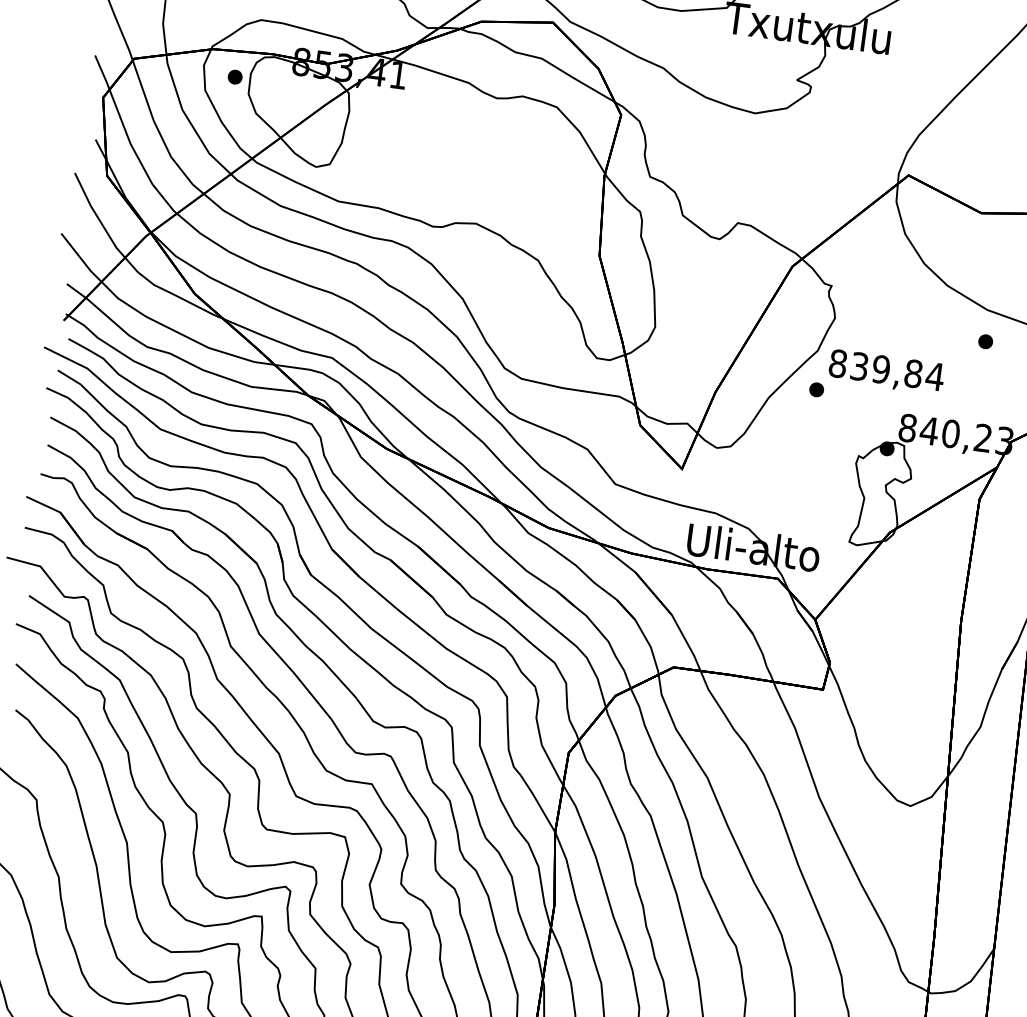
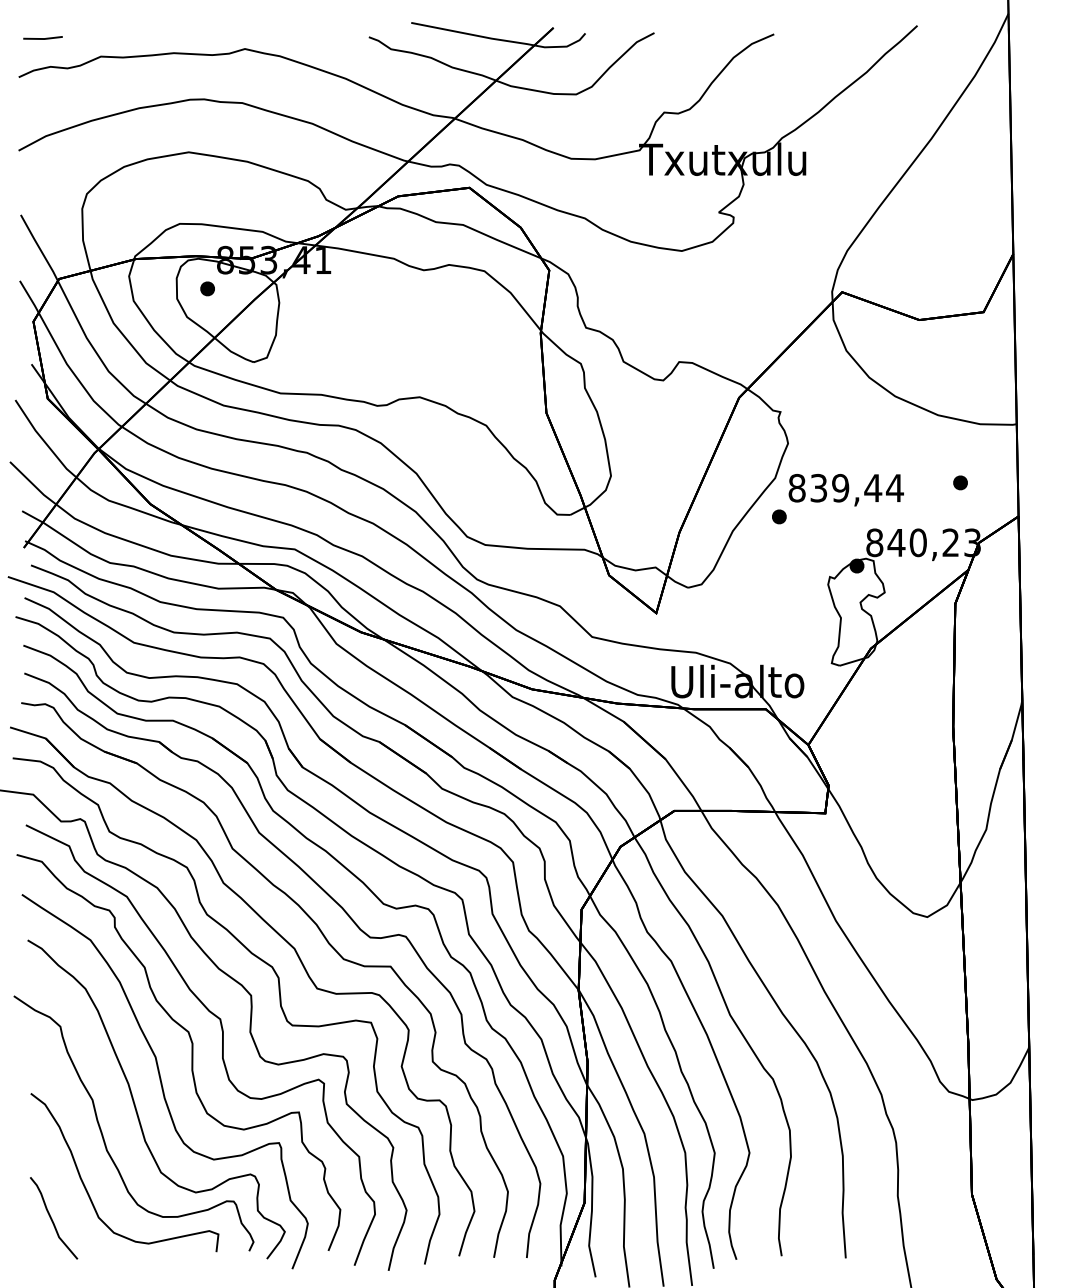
part: (235, 76) -> (207, 288), moved
part: (985, 341) -> (960, 482), moved
text: (913, 373) -> (873, 487), 839,84 -> 839,44

